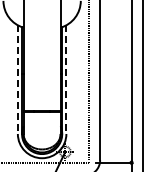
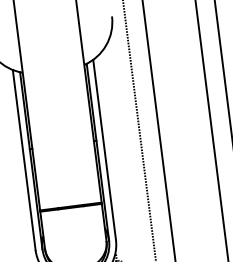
line: (17, 80) -> (23, 161), dashed -> solid
line: (66, 80) -> (104, 151), dashed -> solid

